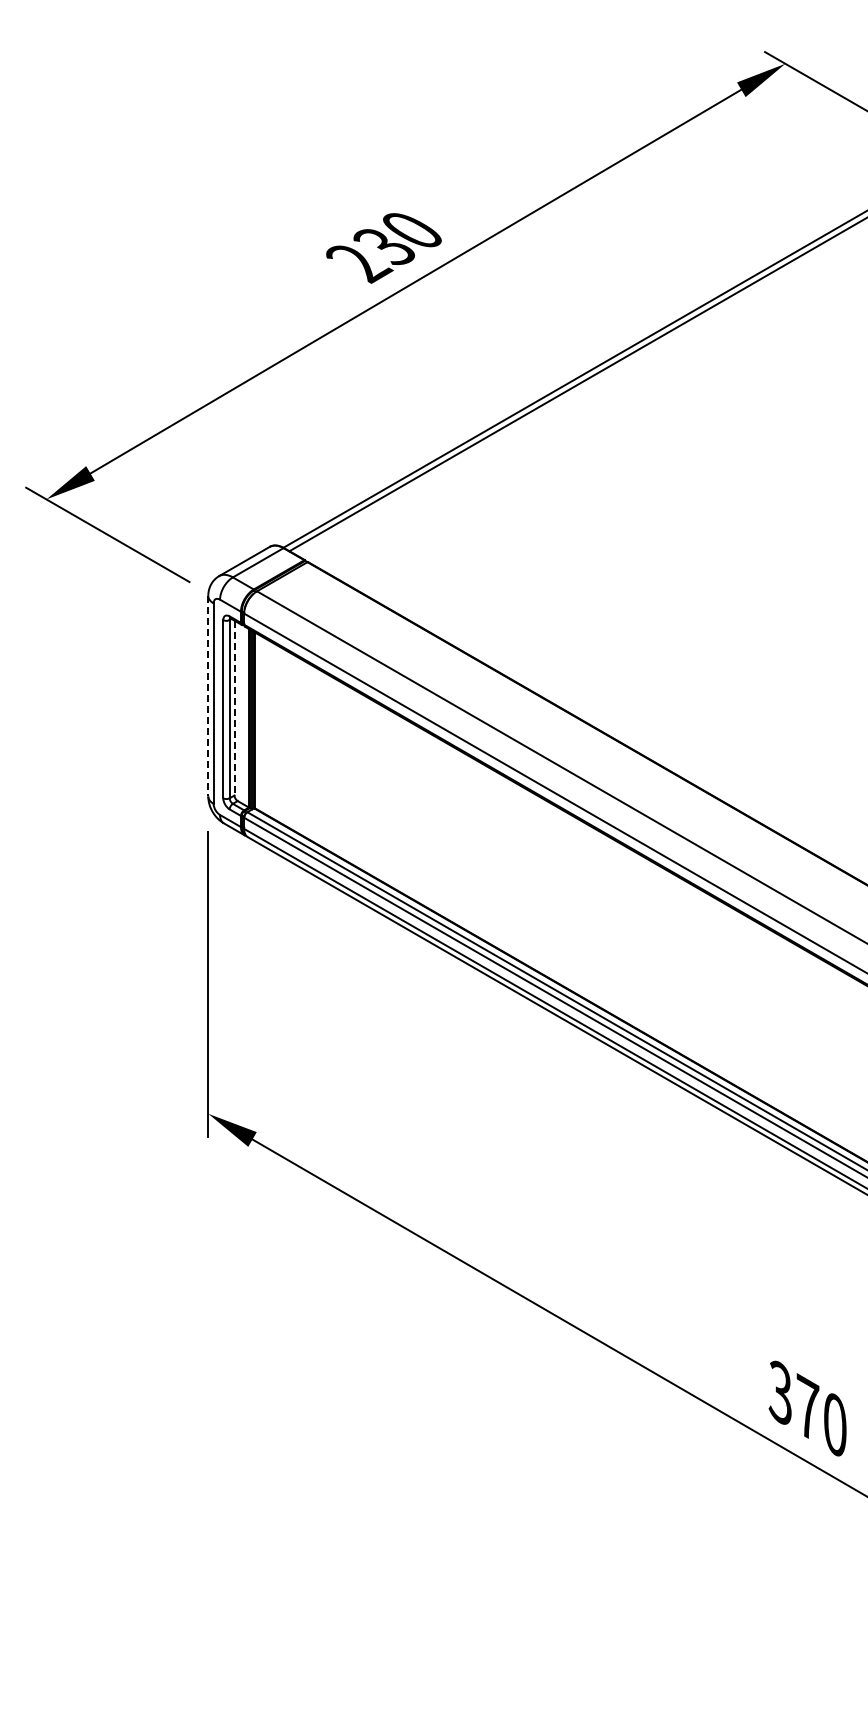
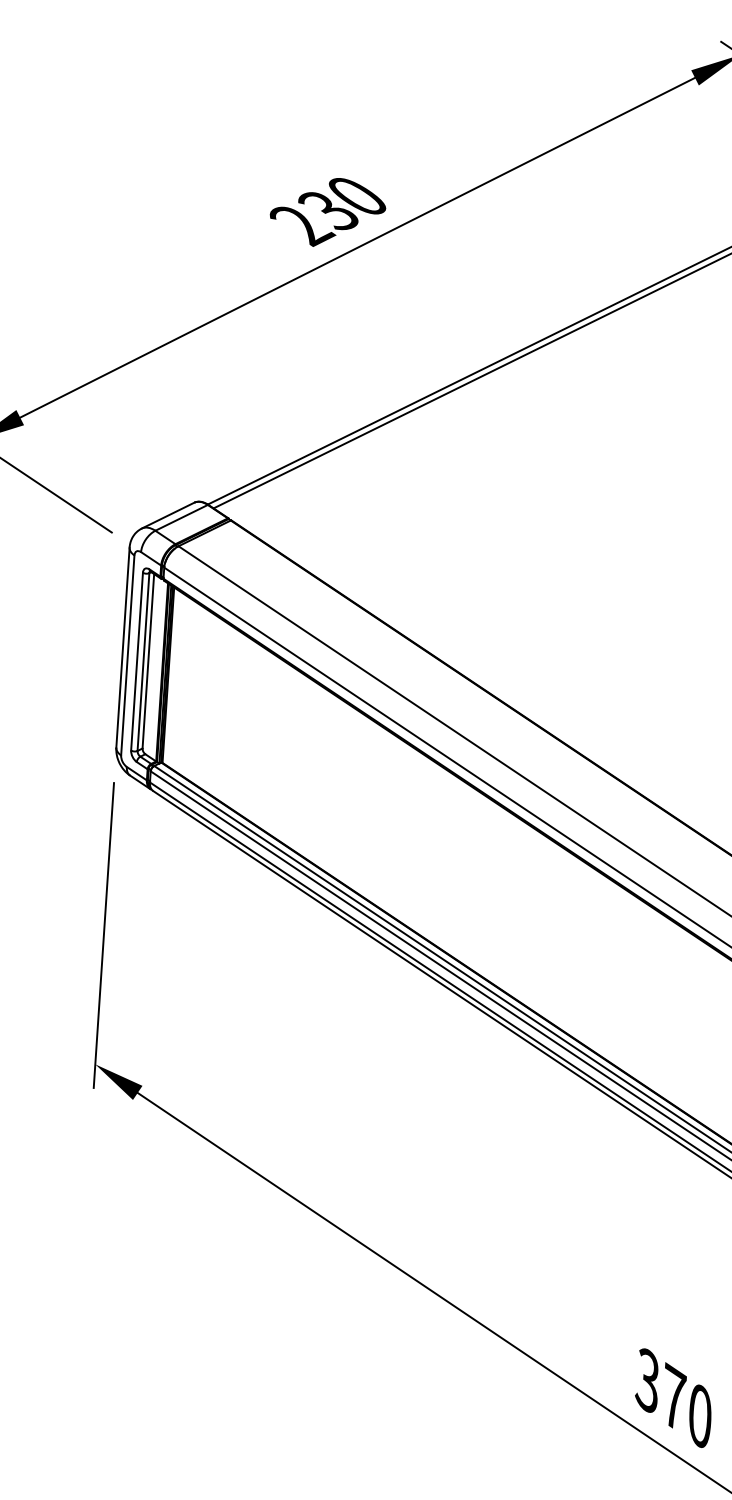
line: (208, 696) -> (123, 647), dashed -> solid
line: (234, 708) -> (148, 661), dashed -> solid

